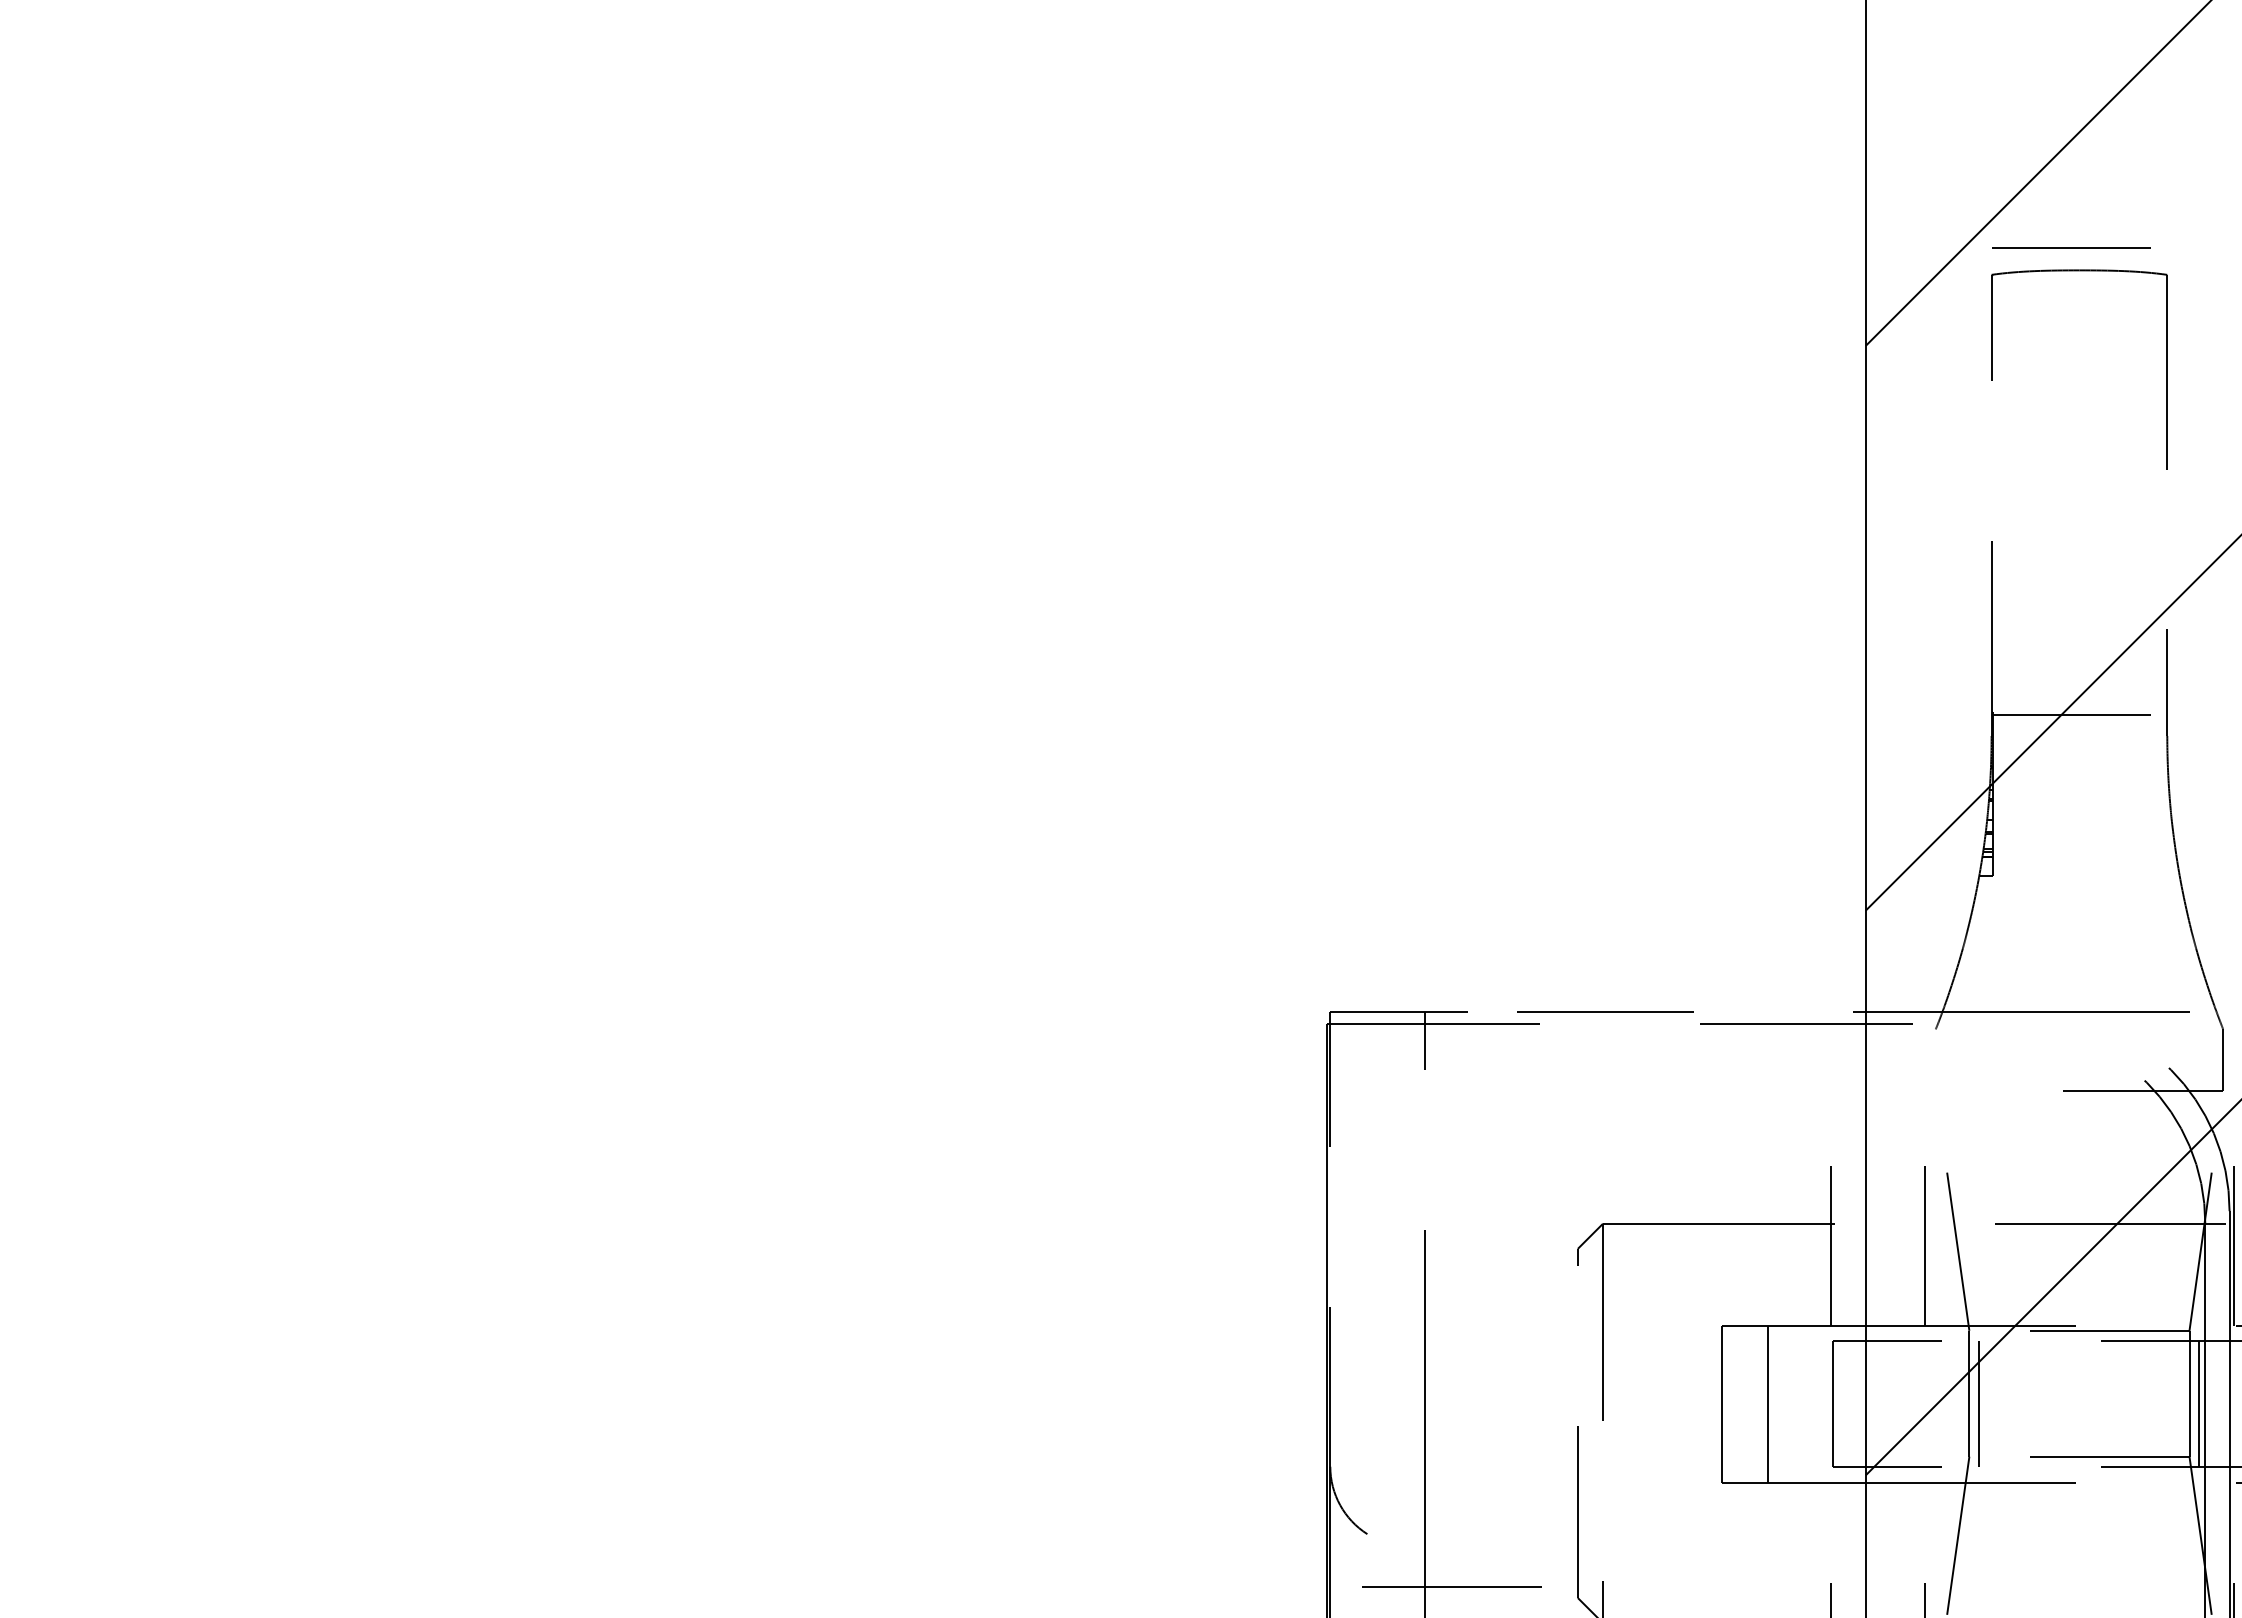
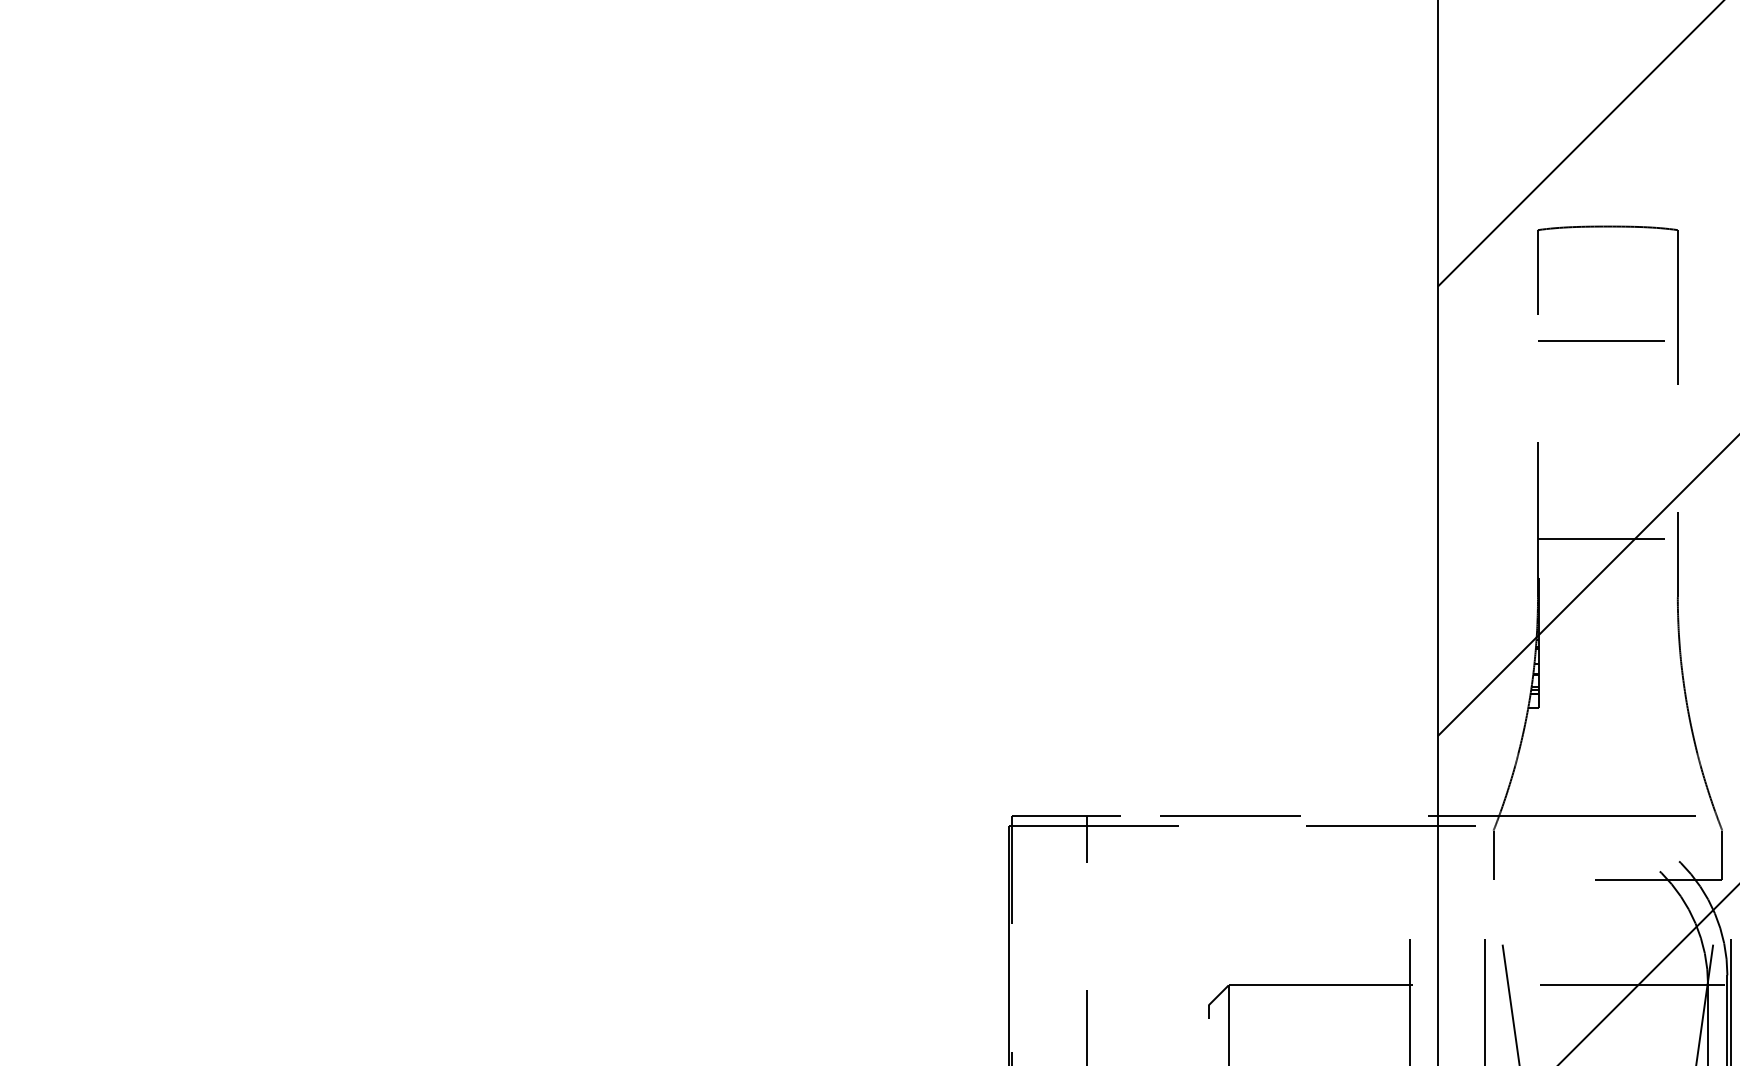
line: (2071, 247) -> (1601, 340), moved
line: (2079, 715) -> (1607, 539), moved
line: (1935, 1060) -> (1493, 855), added

